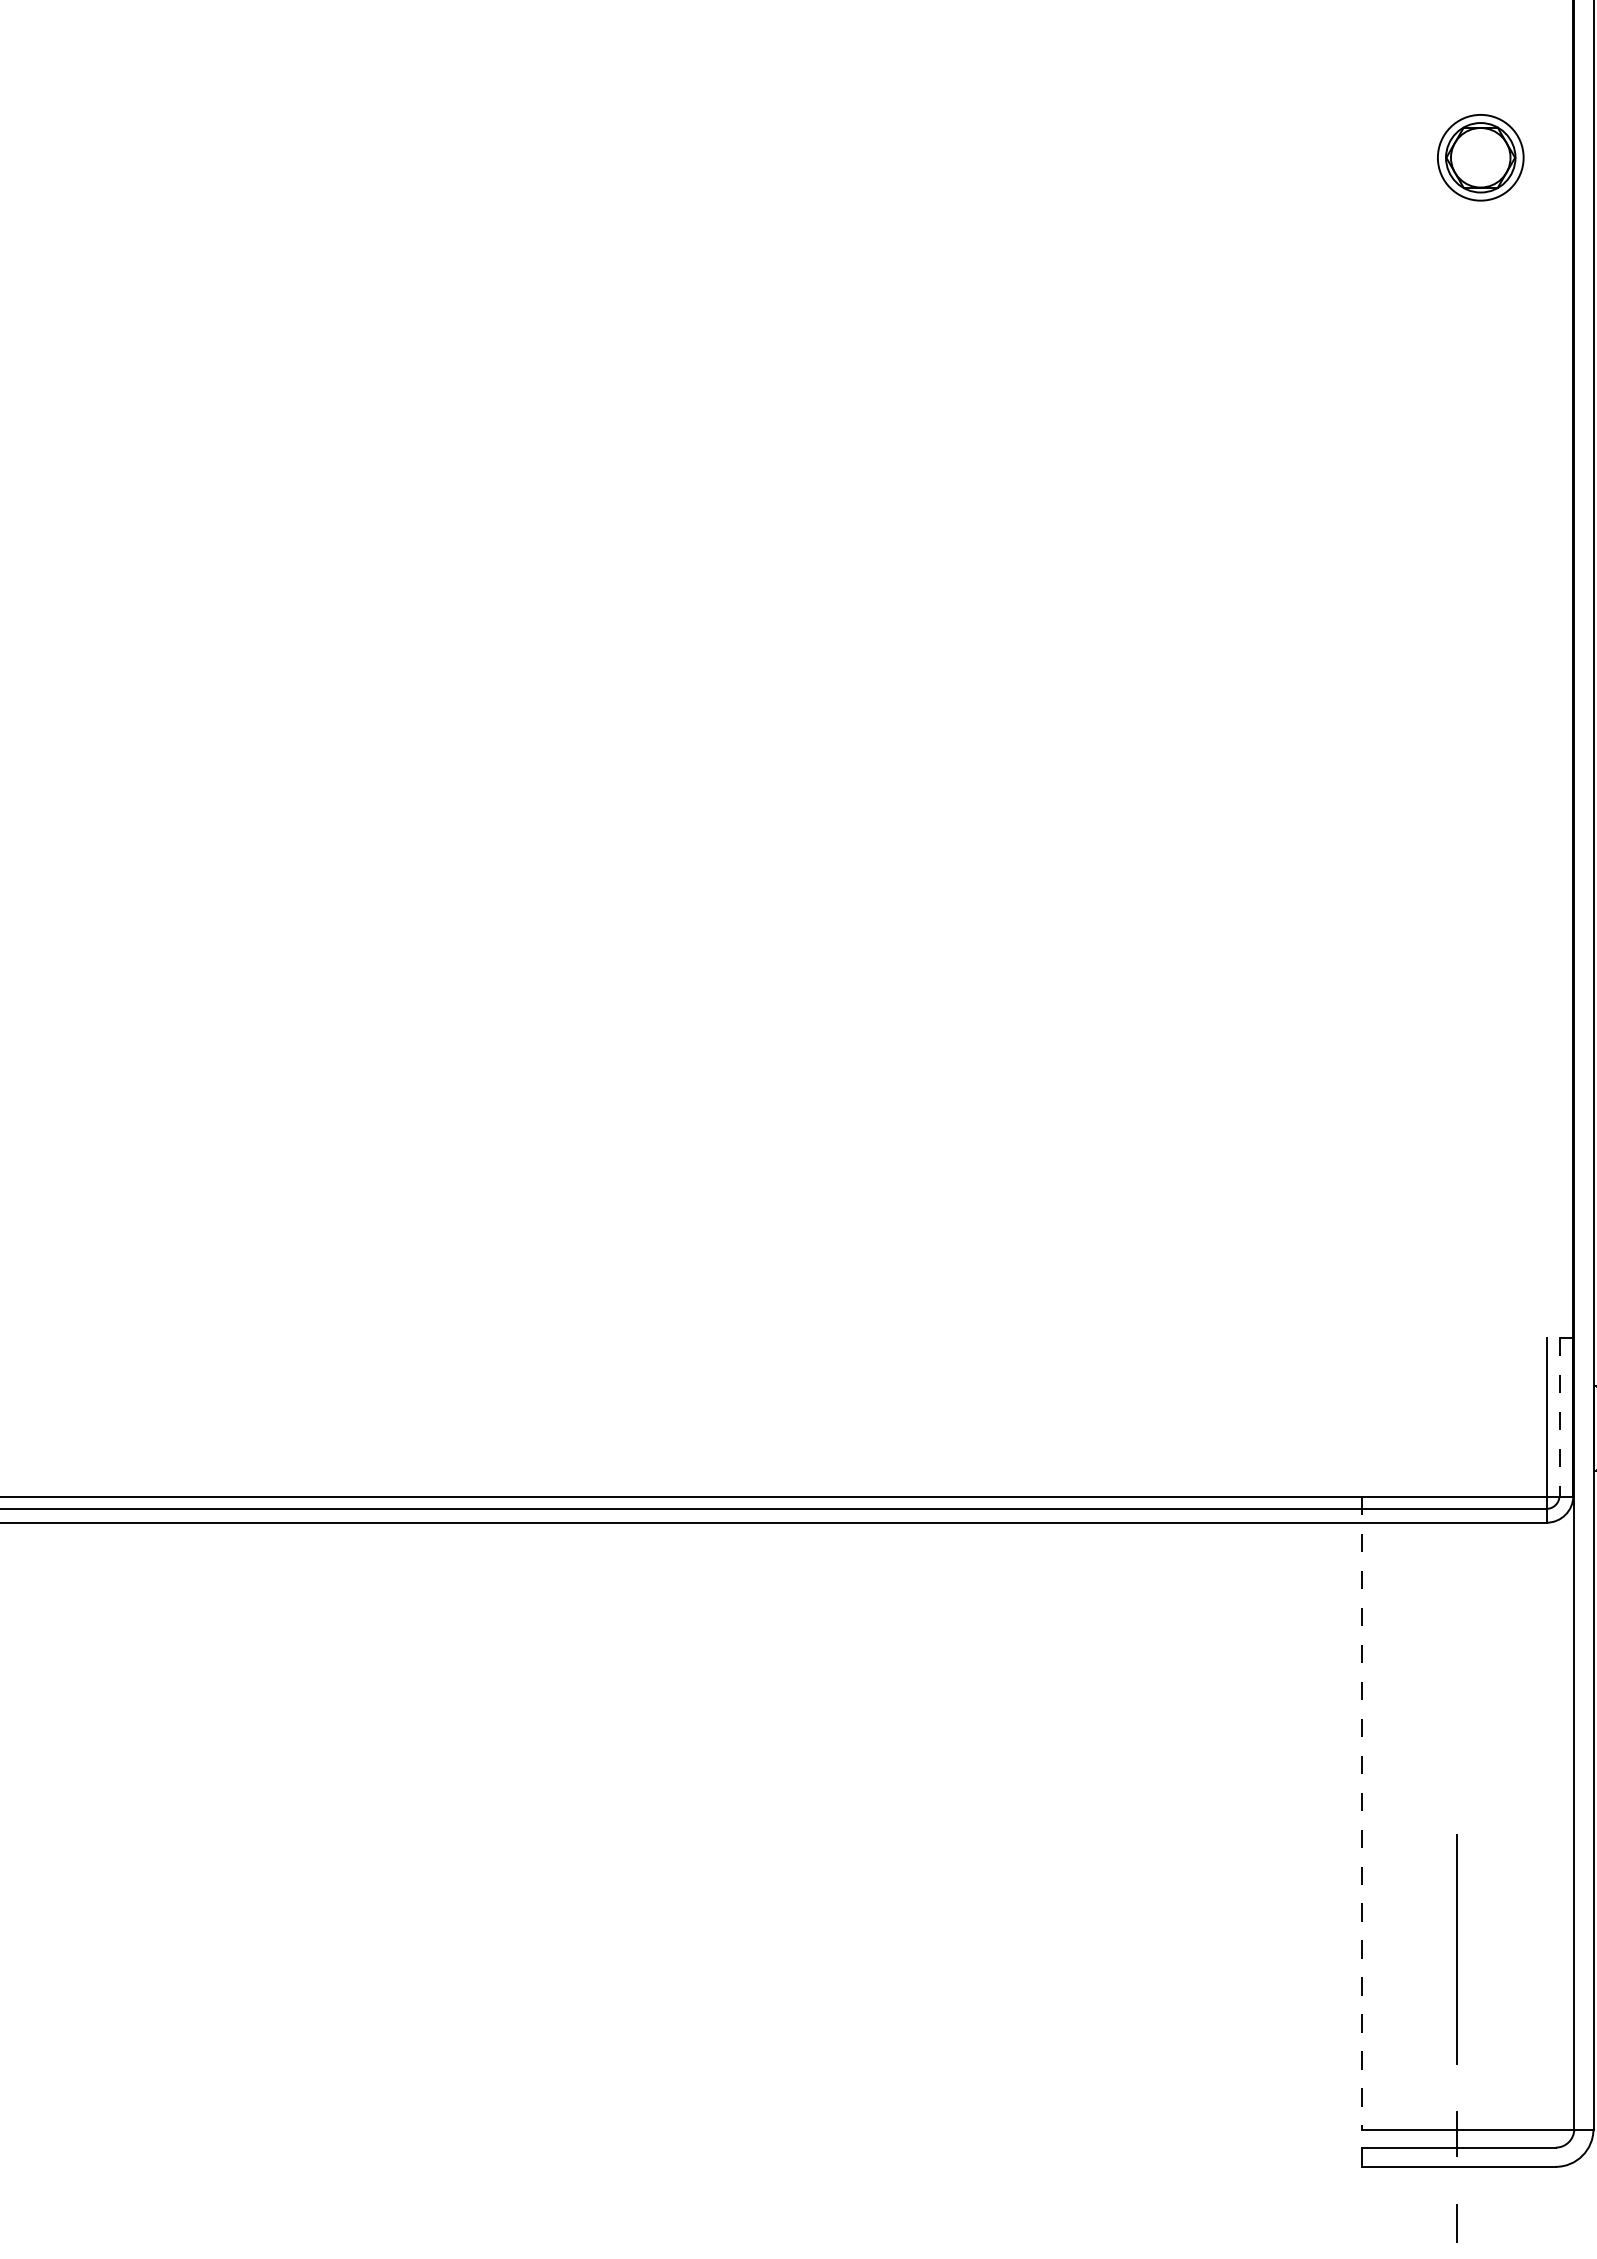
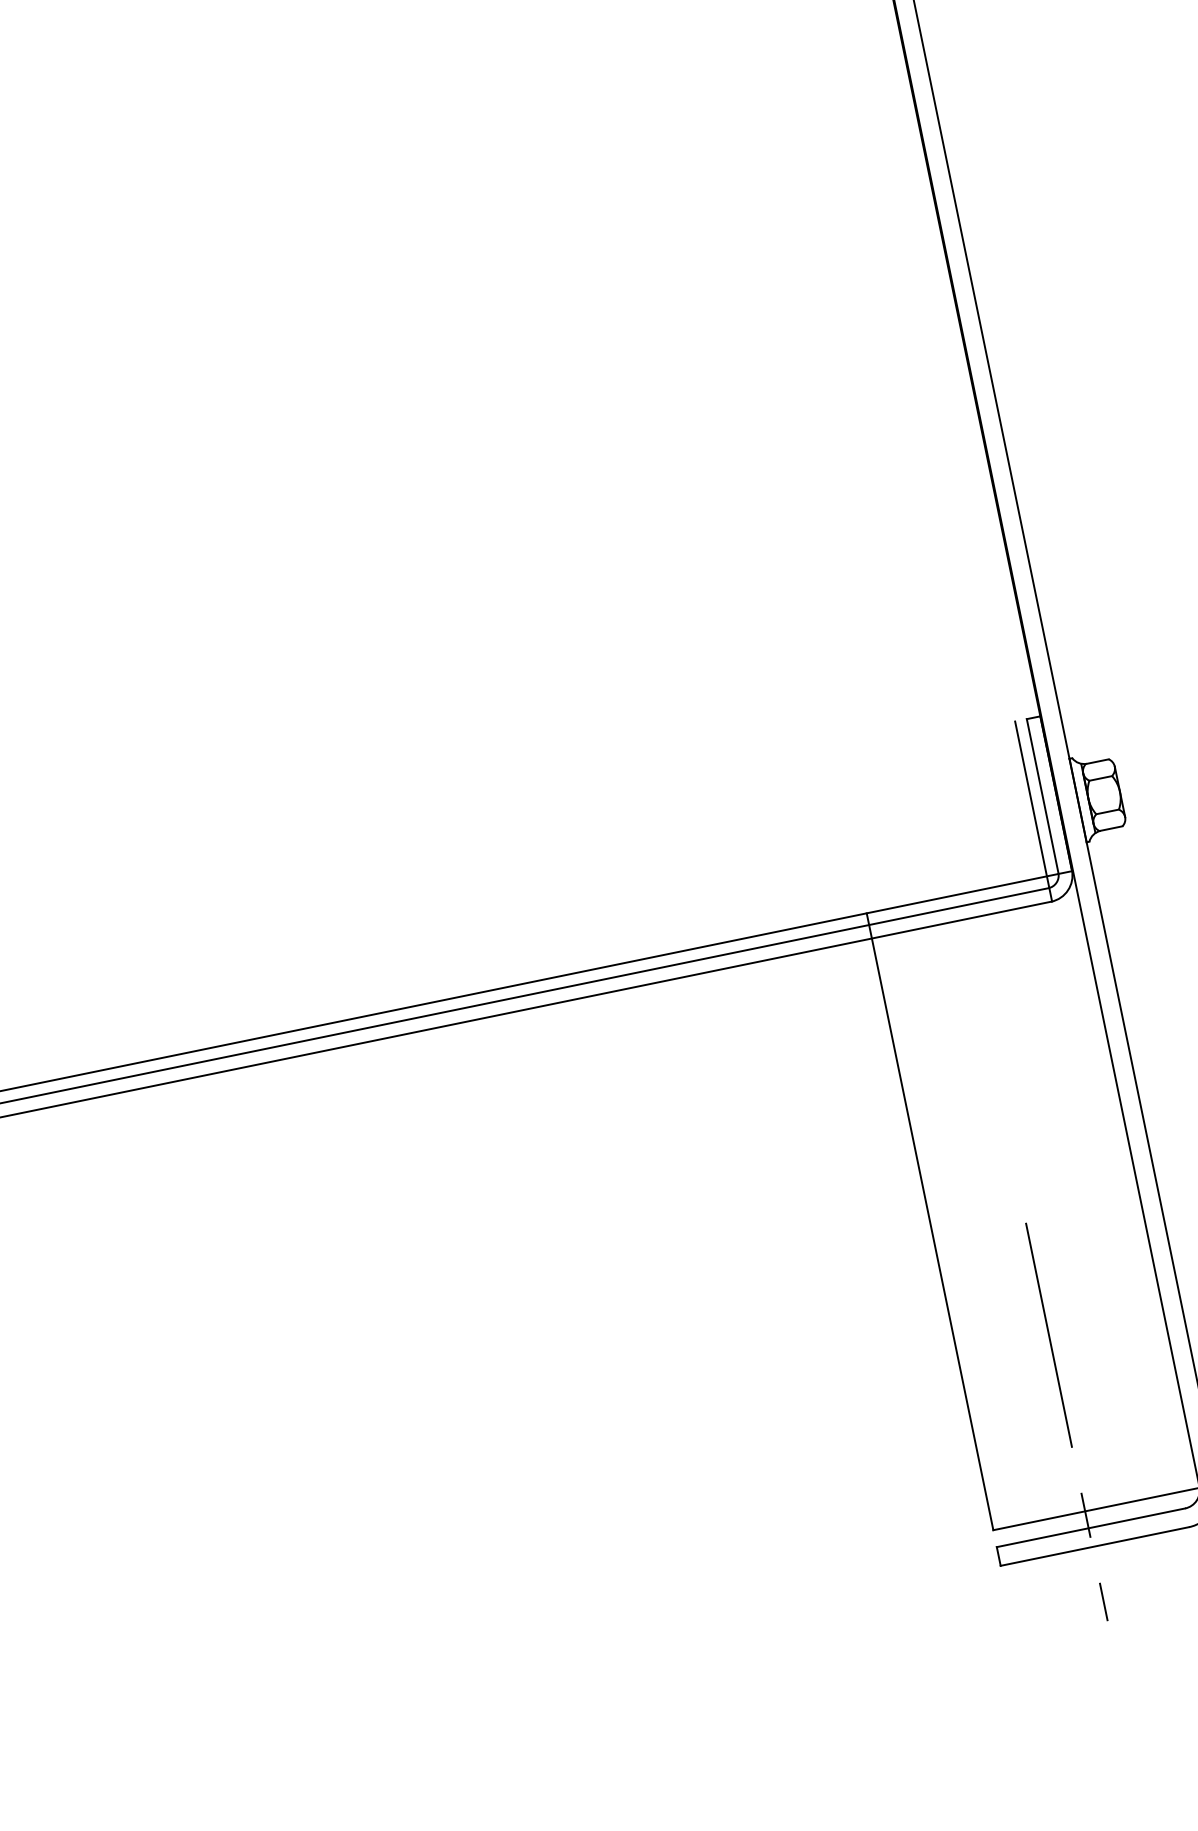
line: (1559, 1417) -> (1042, 796), dashed -> solid
line: (1362, 1813) -> (930, 1221), dashed -> solid

